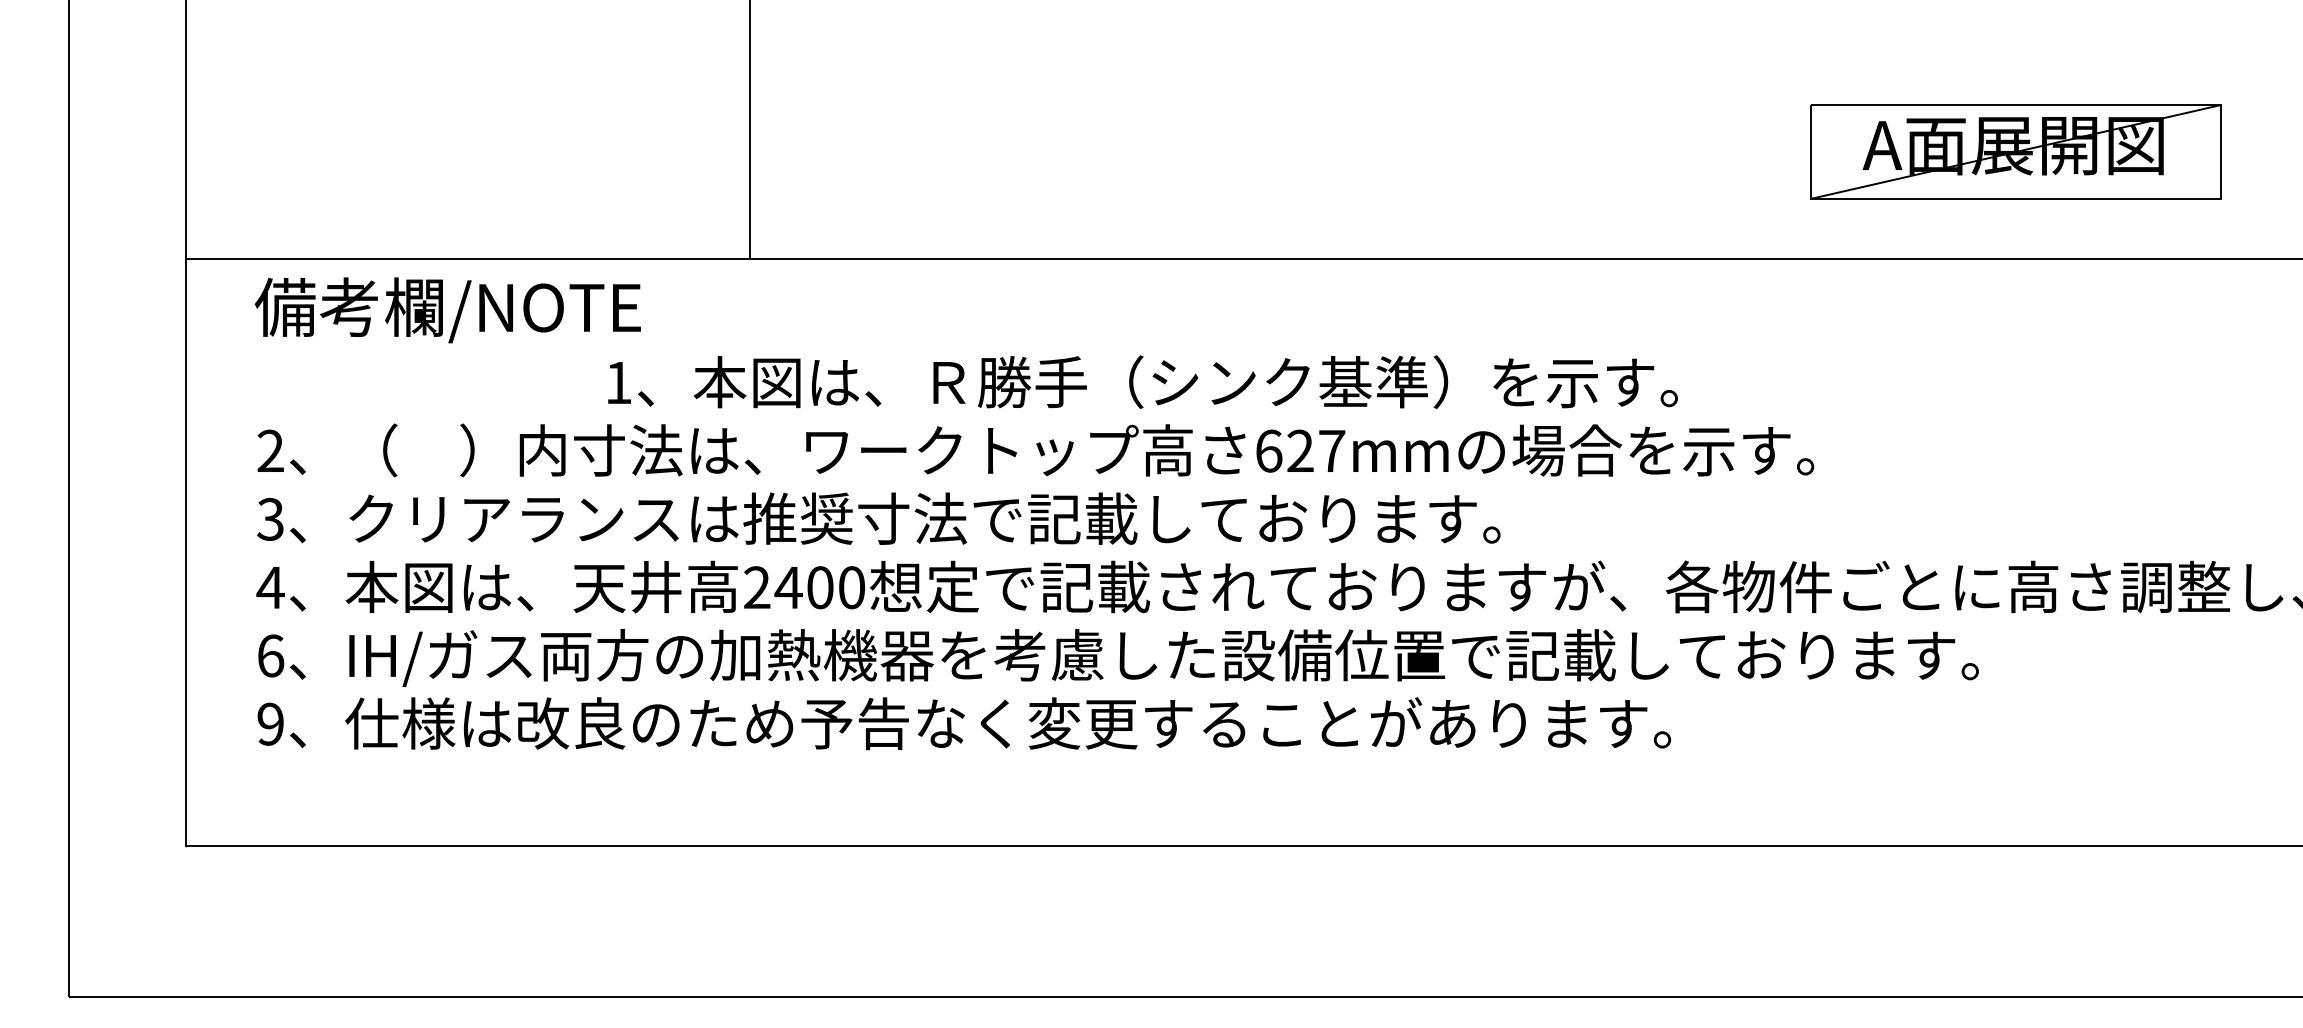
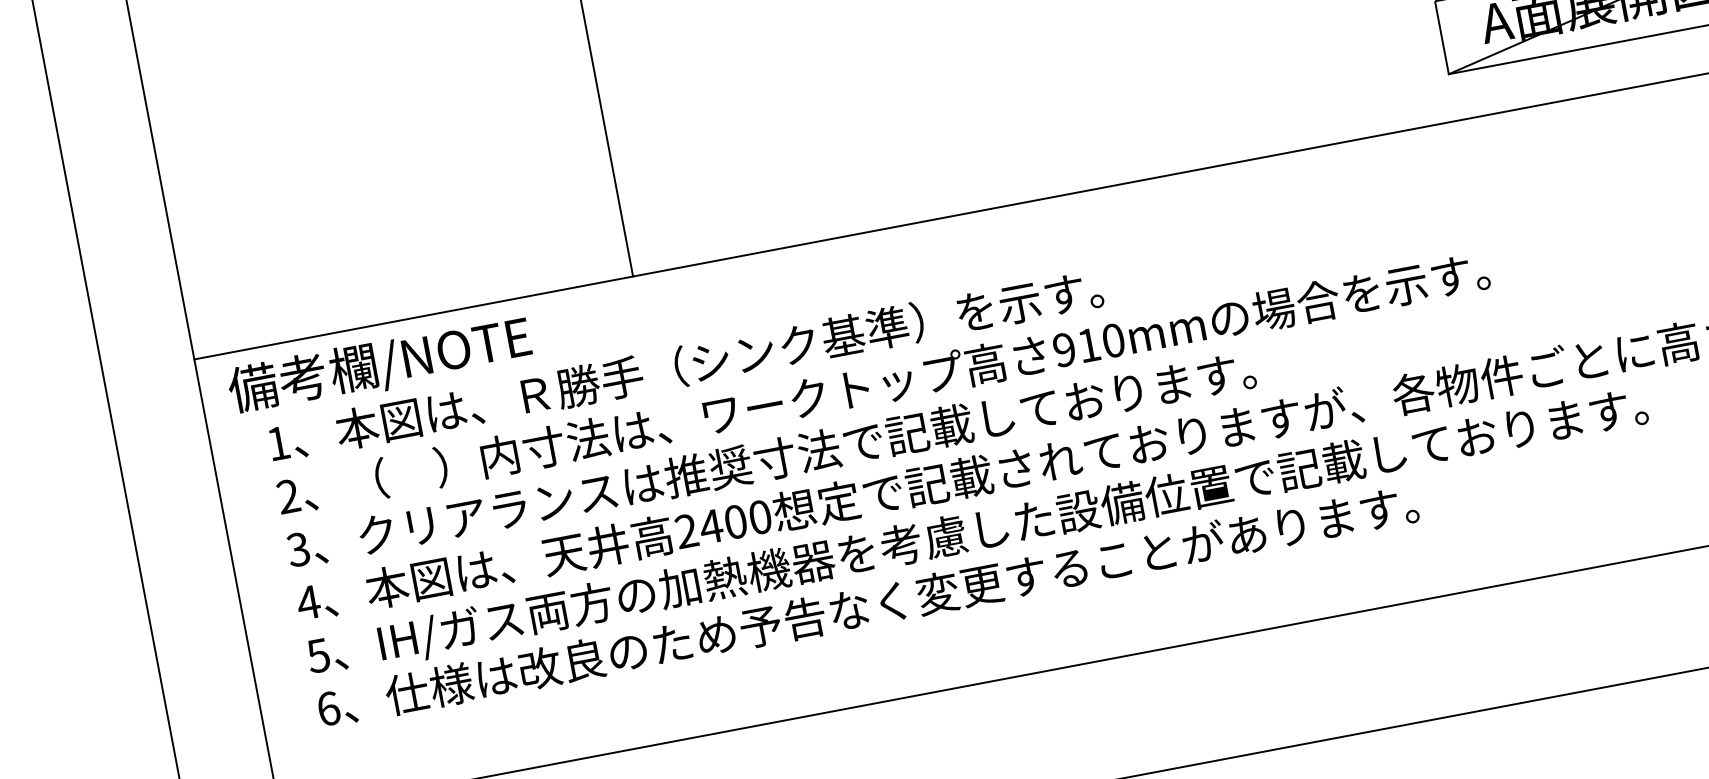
text: (447, 310) -> (379, 366), moved
text: (1142, 381) -> (685, 365), moved
text: (1300, 450) -> (1088, 344), 627mm -> 910mm
text: (270, 655) -> (318, 655), 6 -> 5
text: (270, 723) -> (328, 708), 9 -> 6

